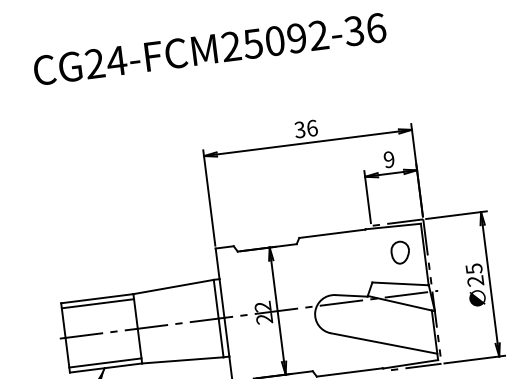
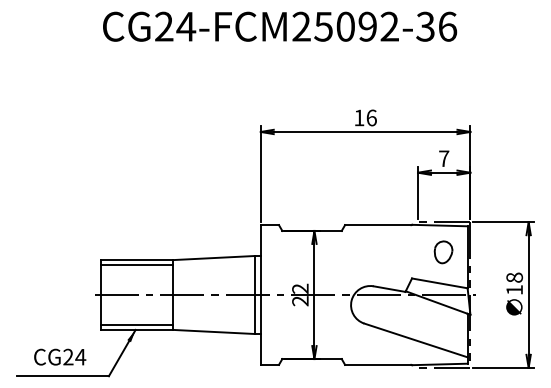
text: (300, 129) -> (359, 117), 36 -> 16
text: (389, 159) -> (444, 158), 9 -> 7
text: (474, 274) -> (514, 283), 25 -> 18

